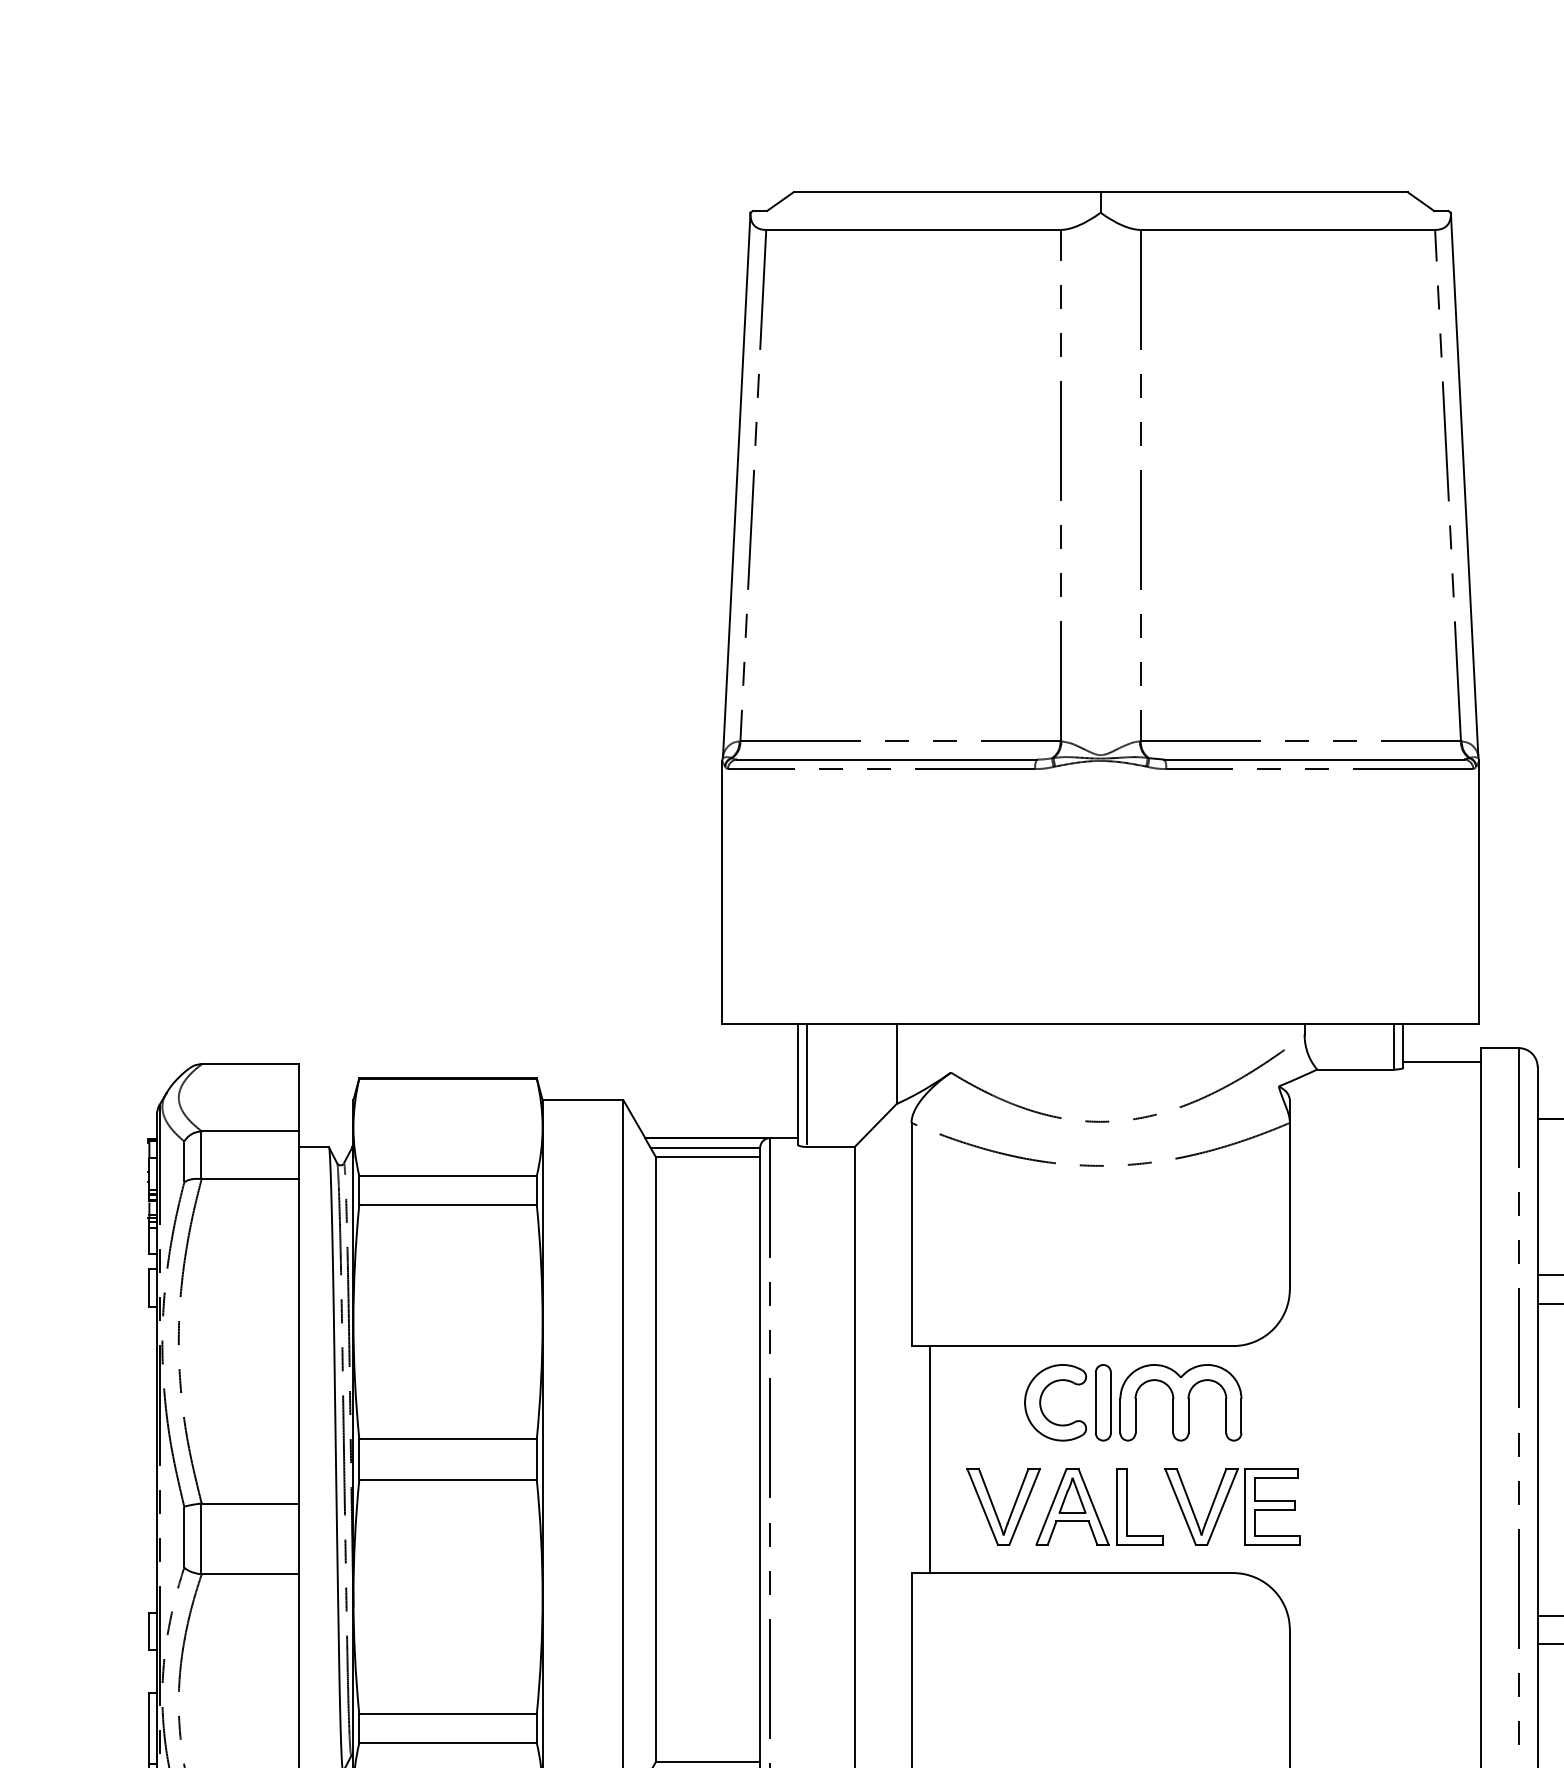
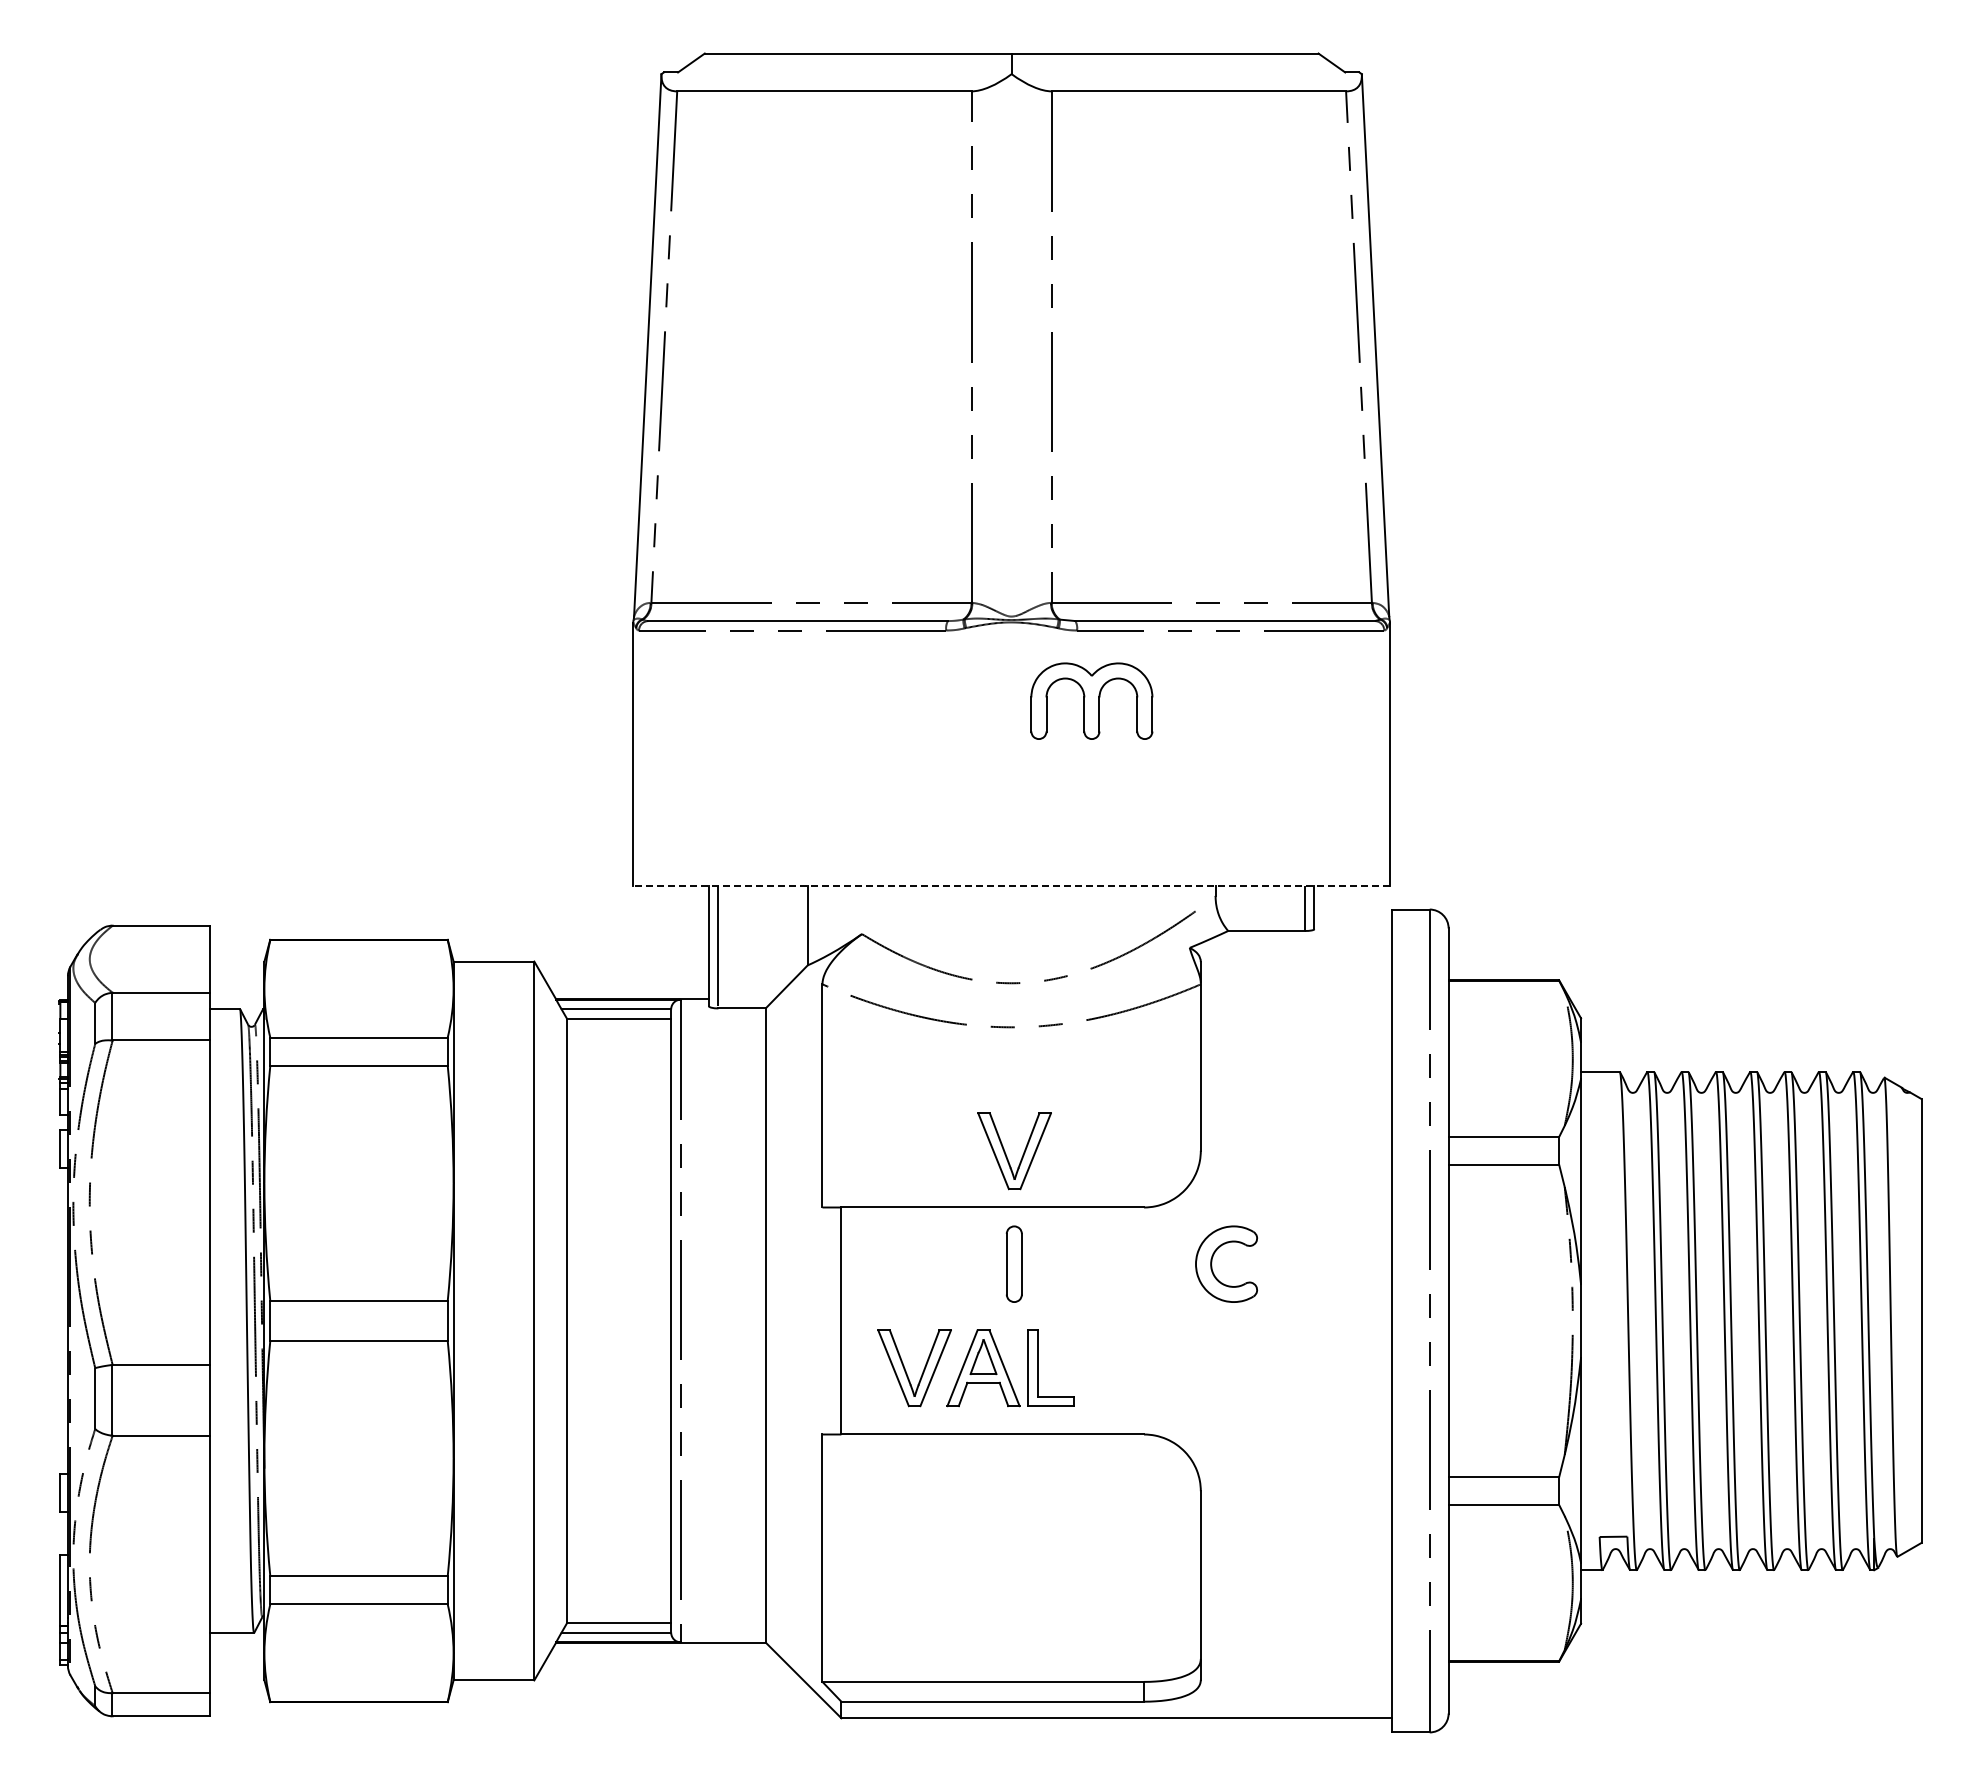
line: (1100, 1024) -> (1011, 885), solid -> dashed
line: (1441, 1062) -> (1352, 923), removed
part: (1095, 1292) -> (1006, 1153), added
part: (1041, 1401) -> (1212, 1262), moved
part: (1180, 1402) -> (1091, 700), moved
part: (1225, 1503) -> (1136, 1364), removed

